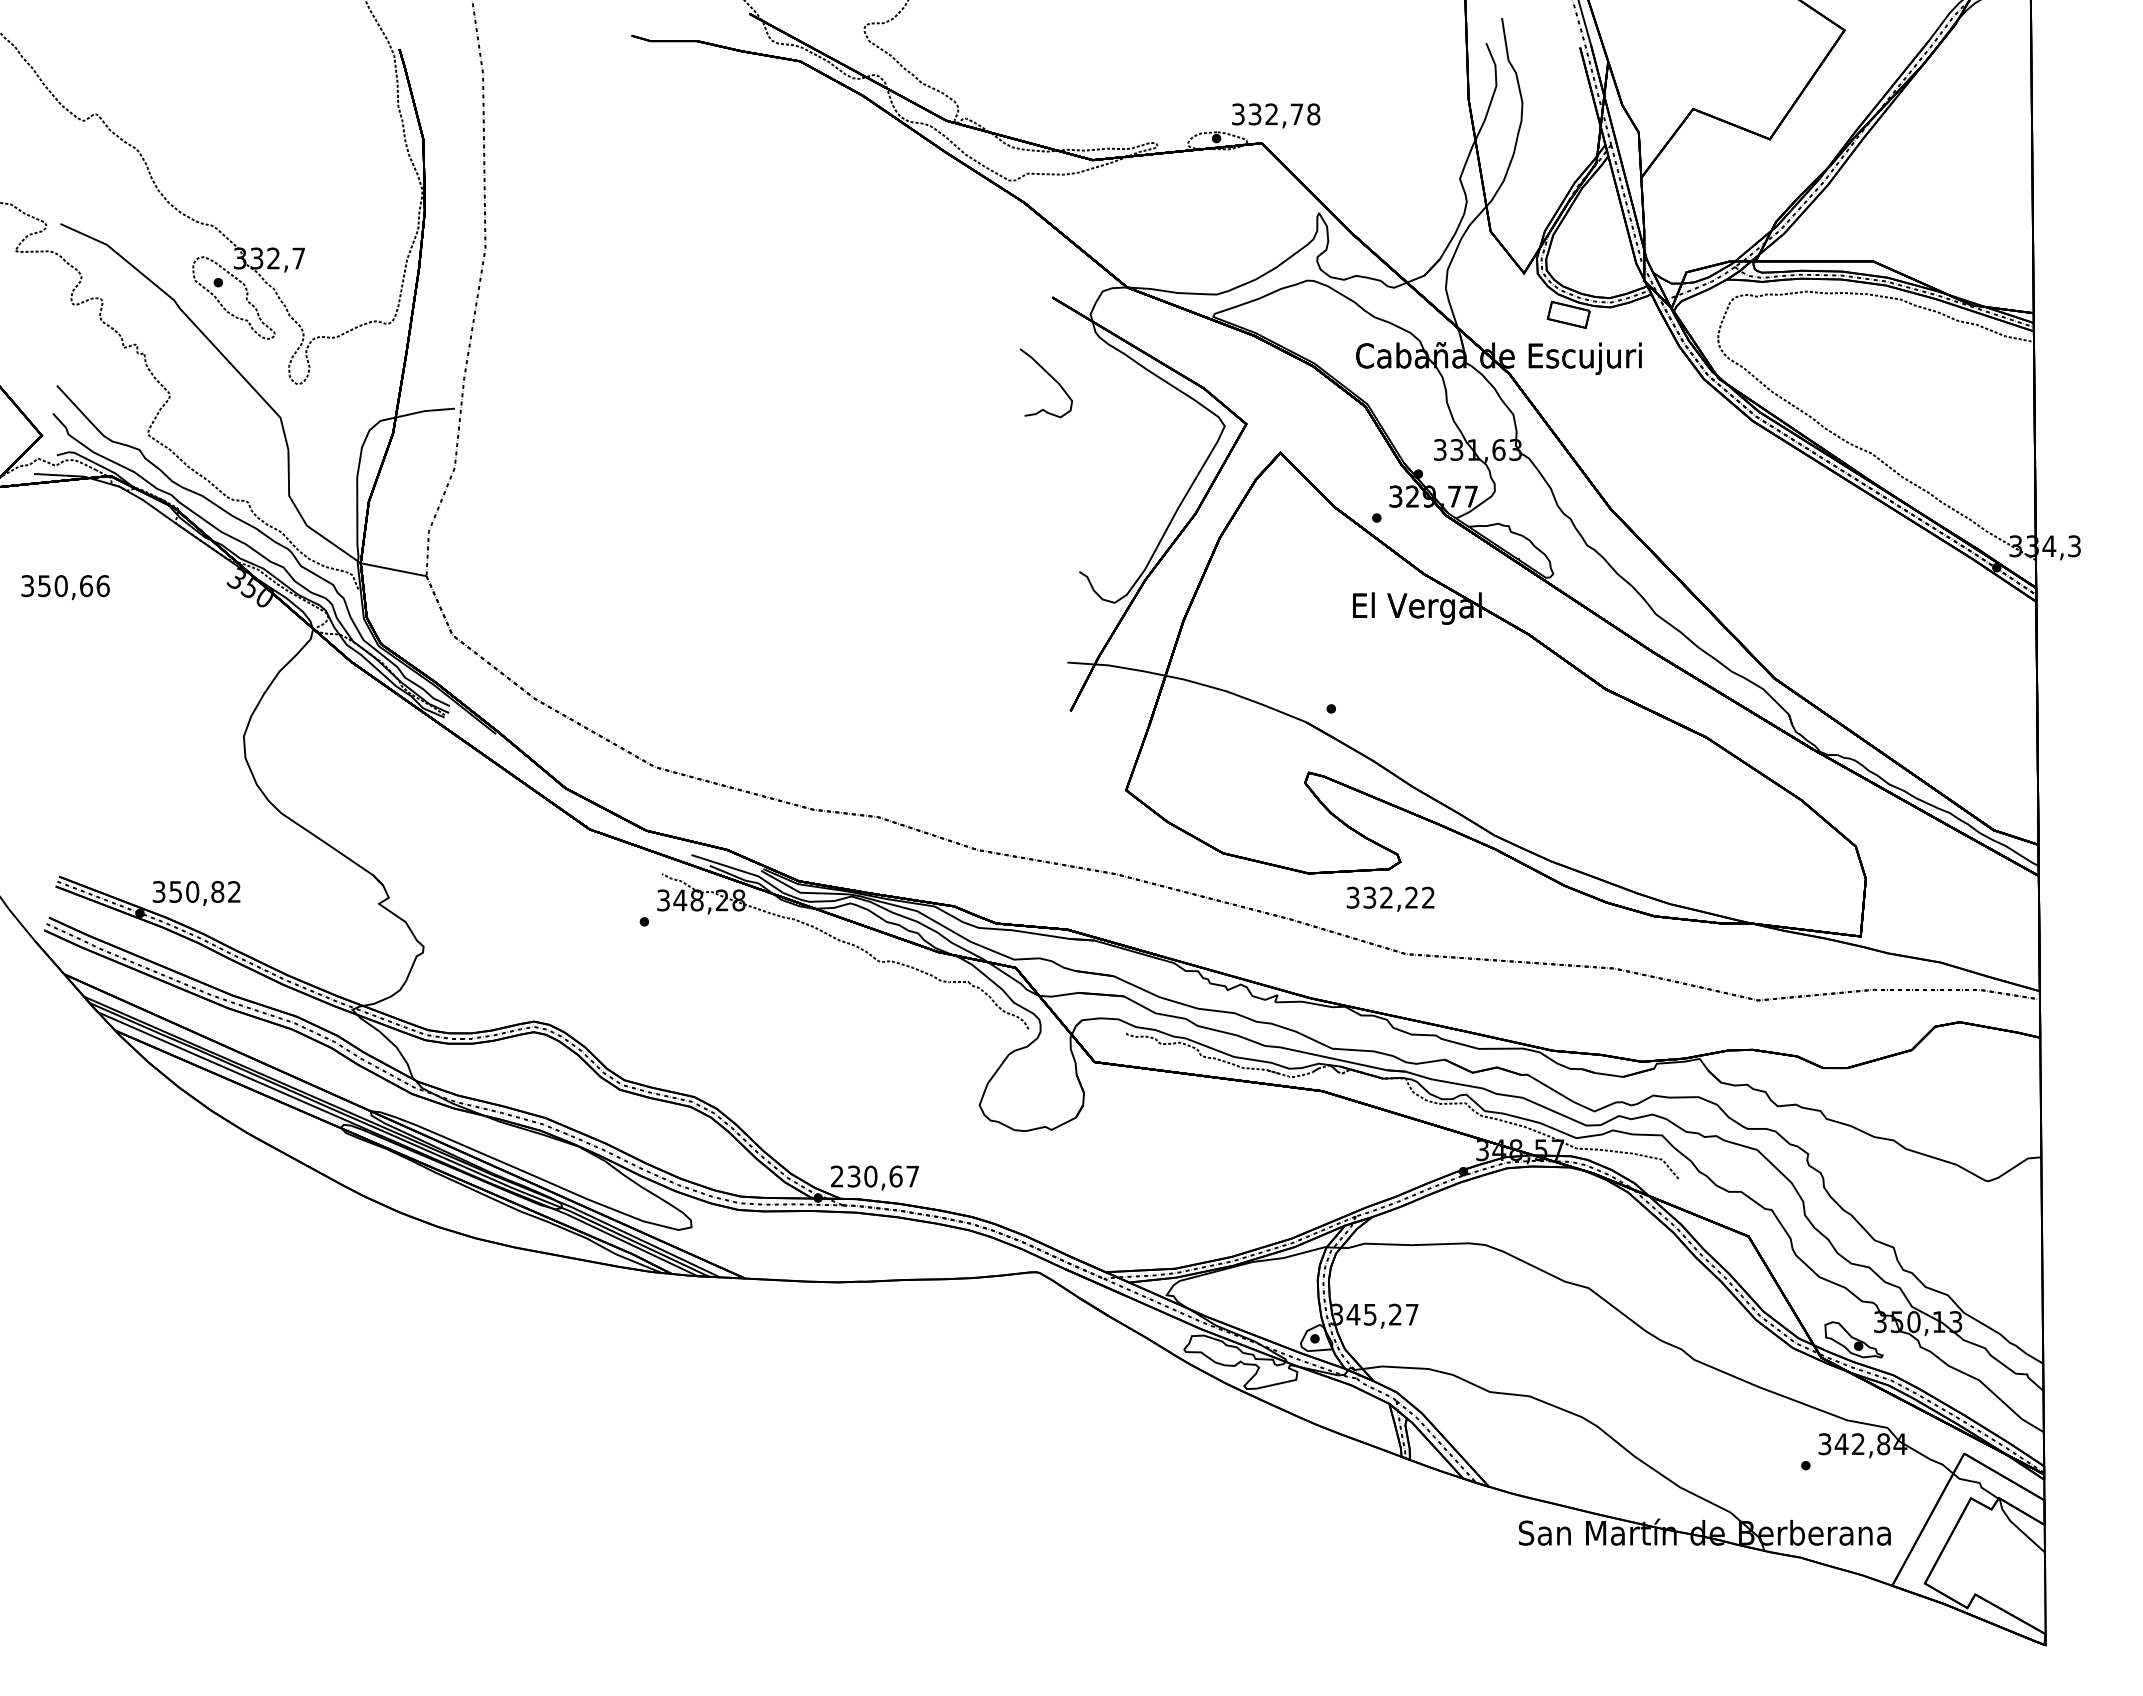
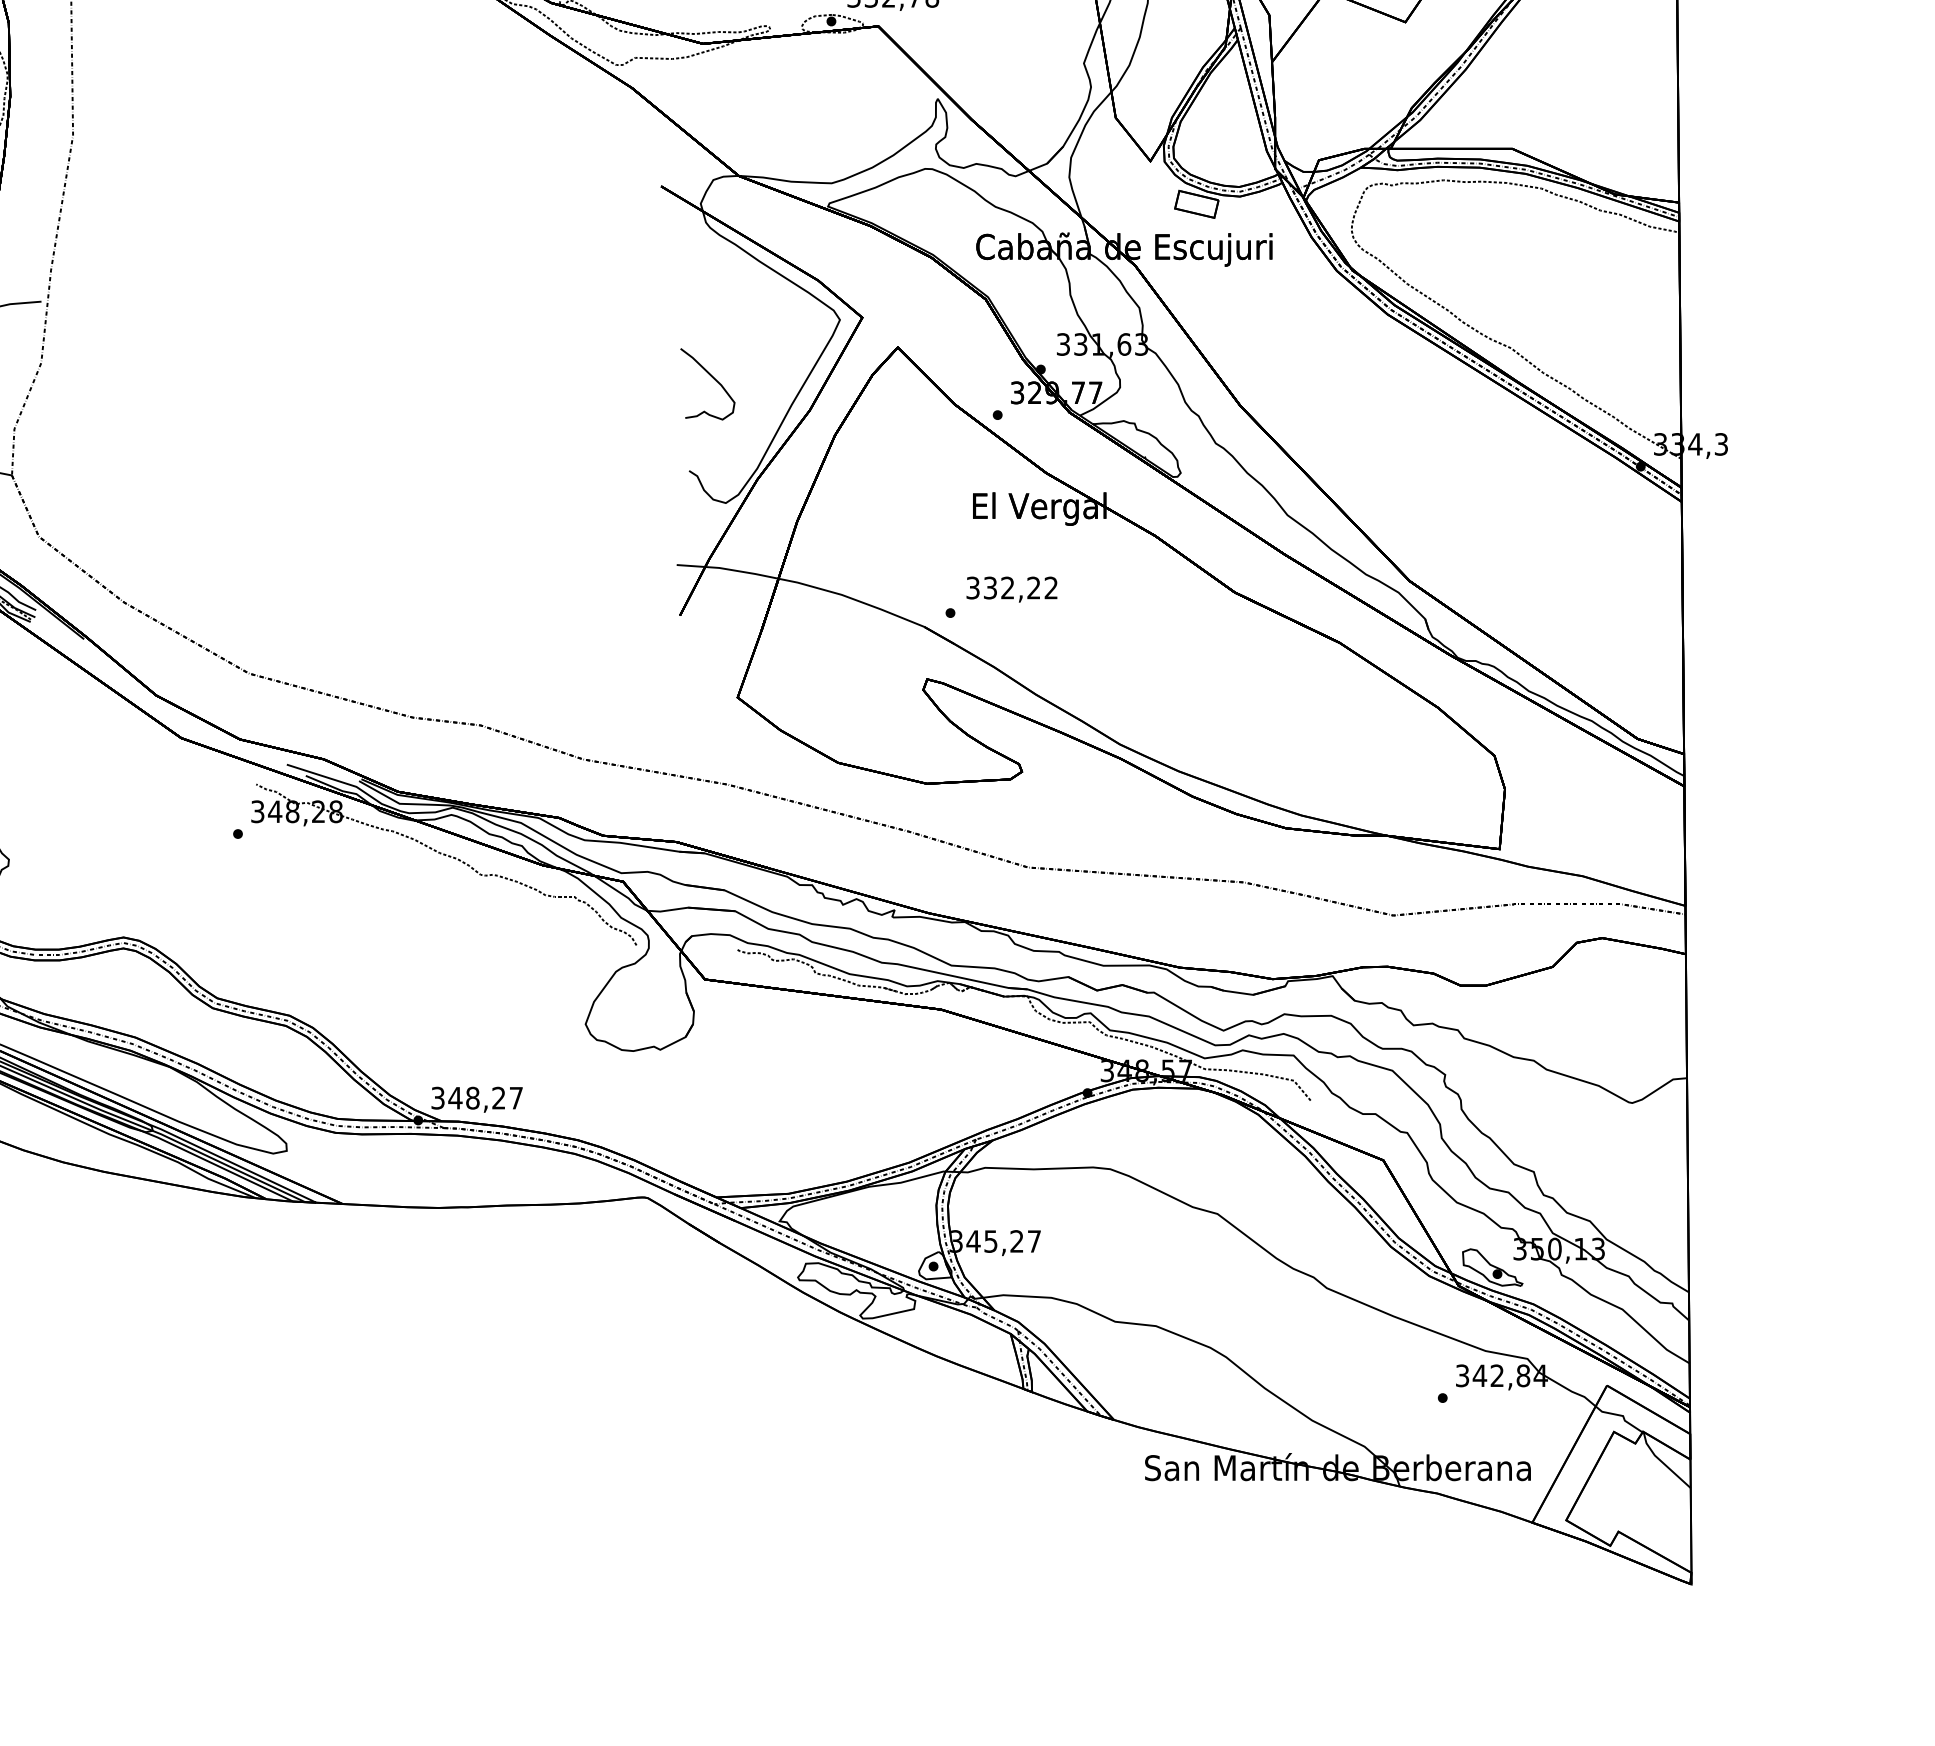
curve: (1051, 378) -> (713, 379), moved
text: (1390, 898) -> (1011, 588), moved
text: (866, 1176) -> (468, 1098), 230,67 -> 348,27

